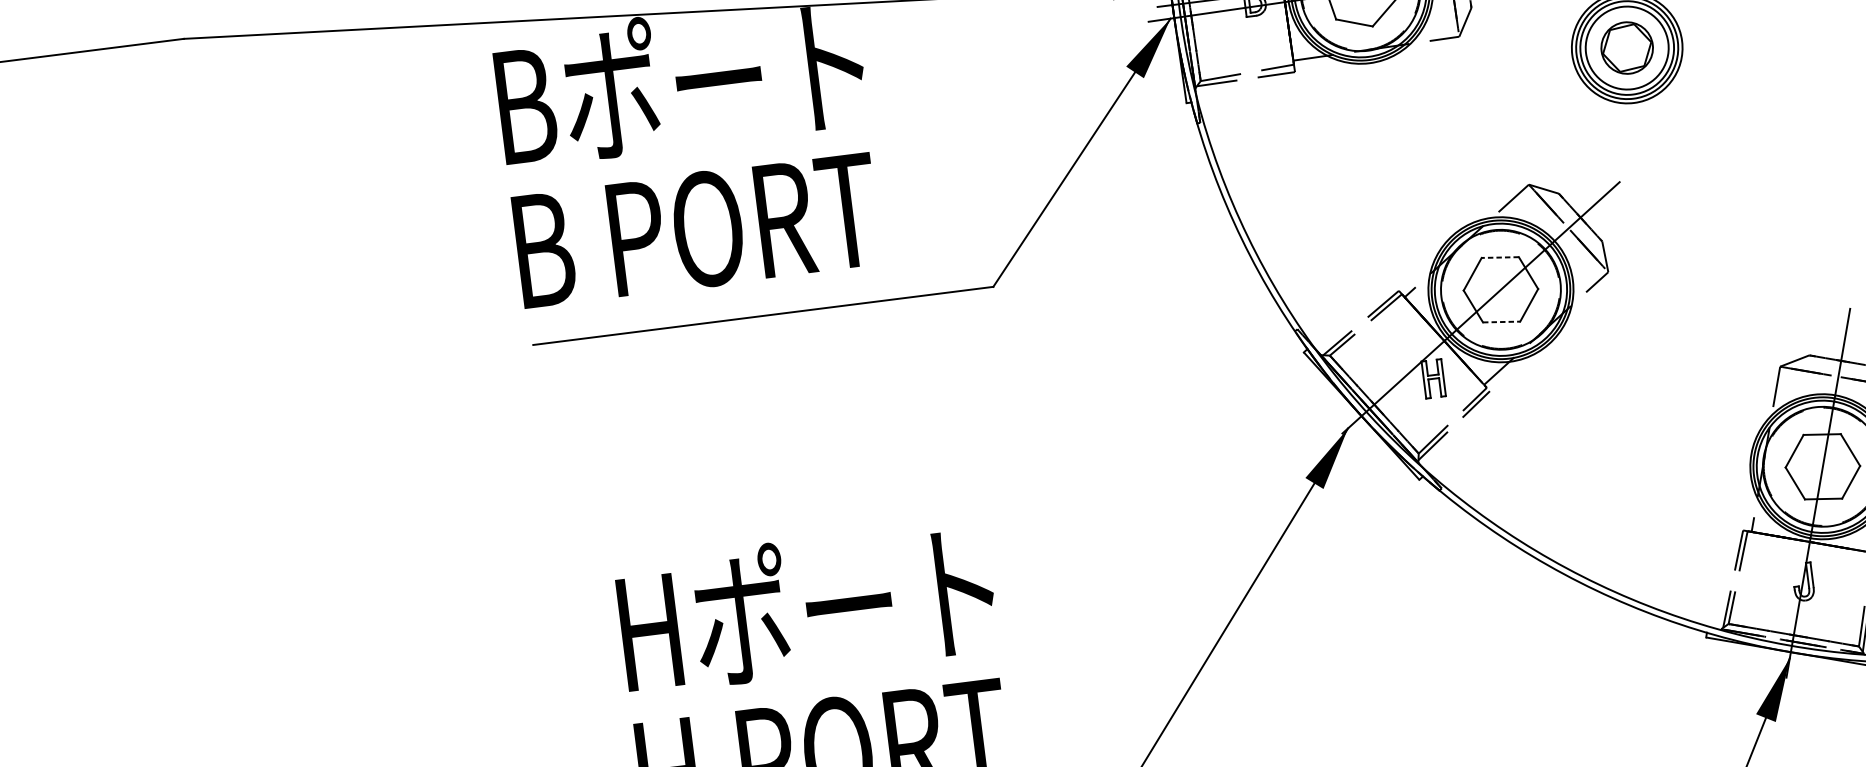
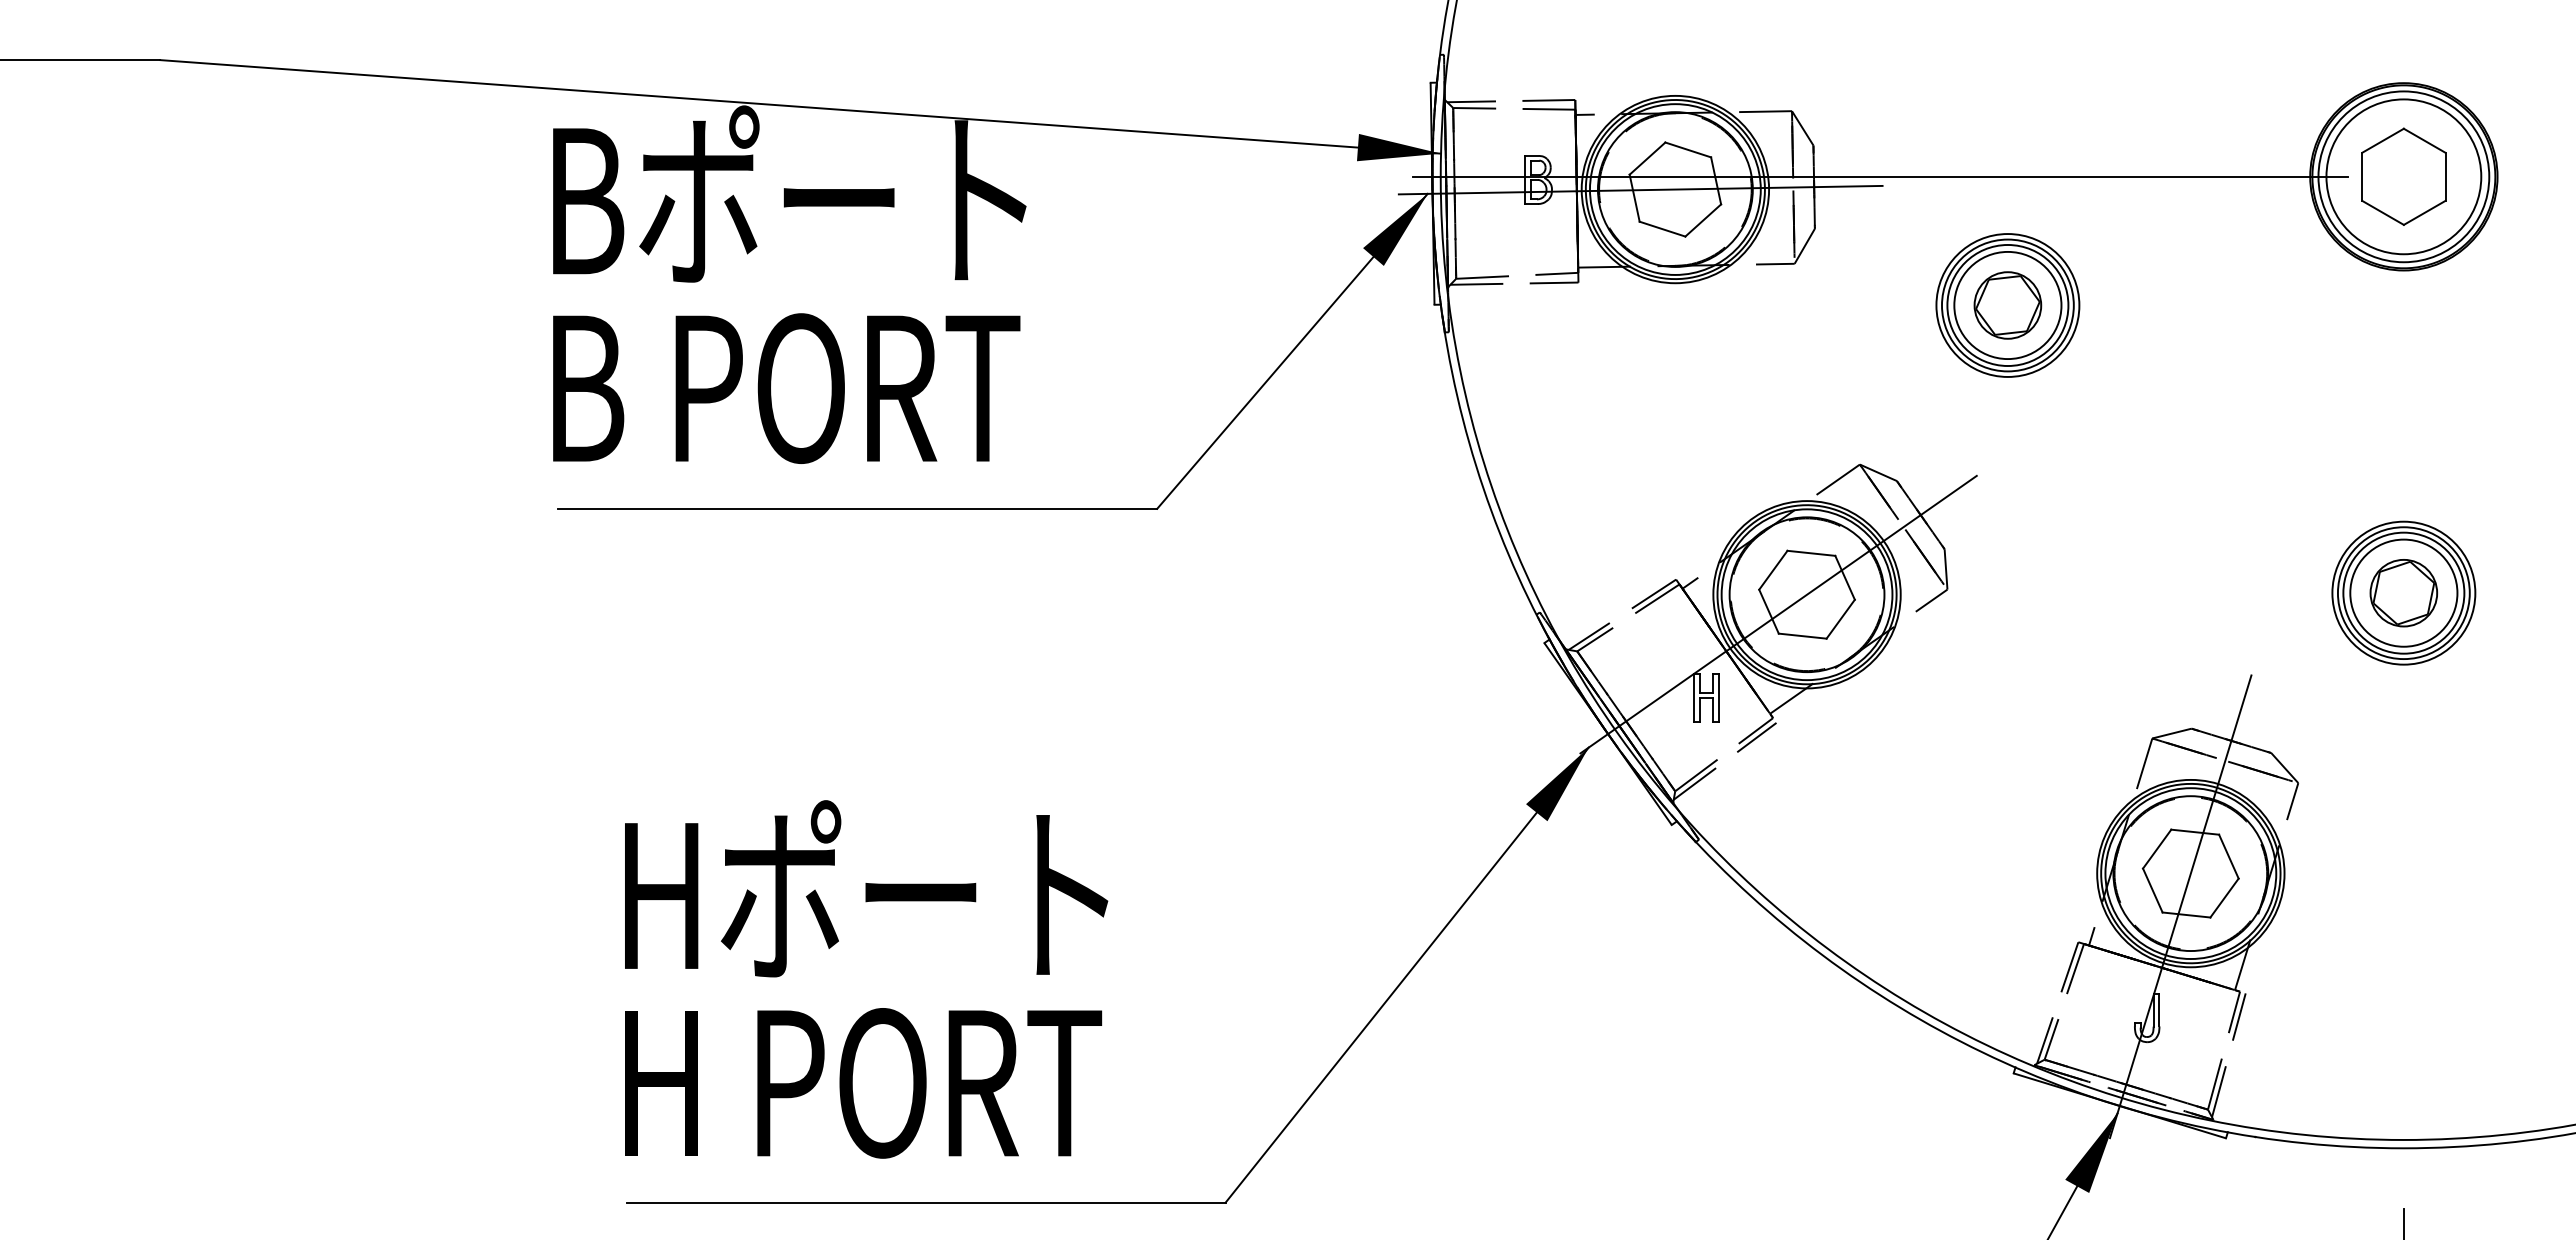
line: (1499, 257) -> (1810, 553), dashed -> solid
line: (1502, 322) -> (1803, 636), dashed -> solid

